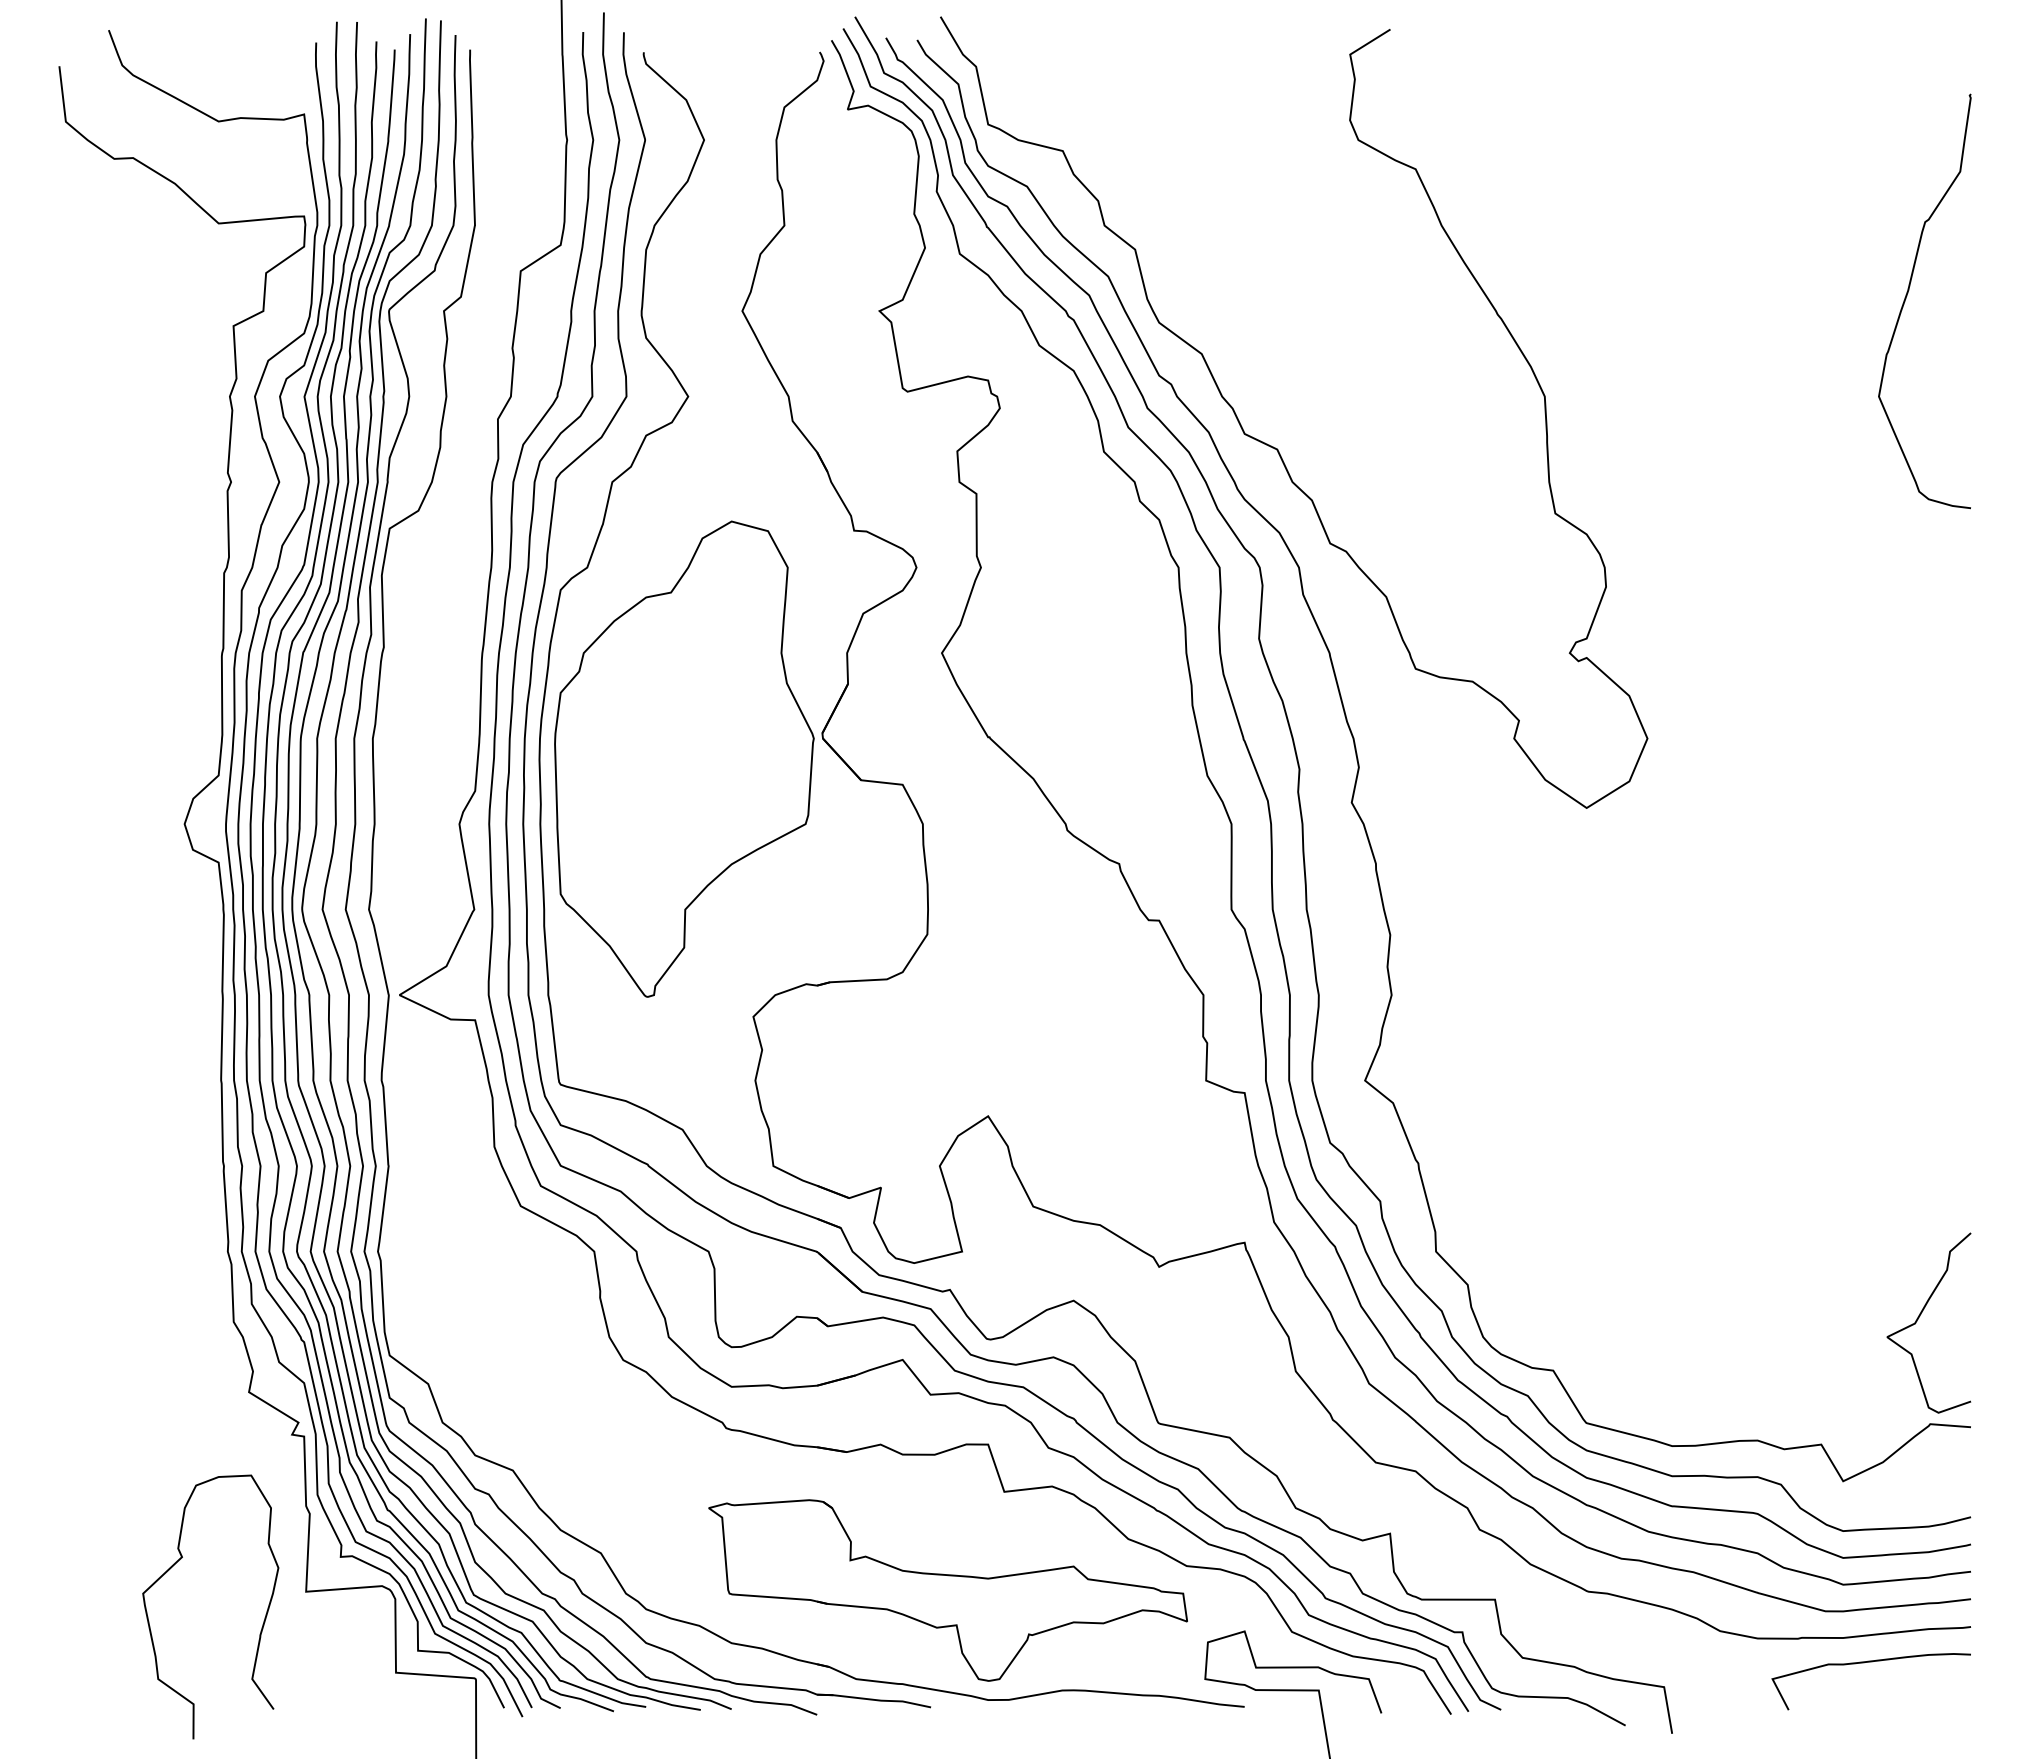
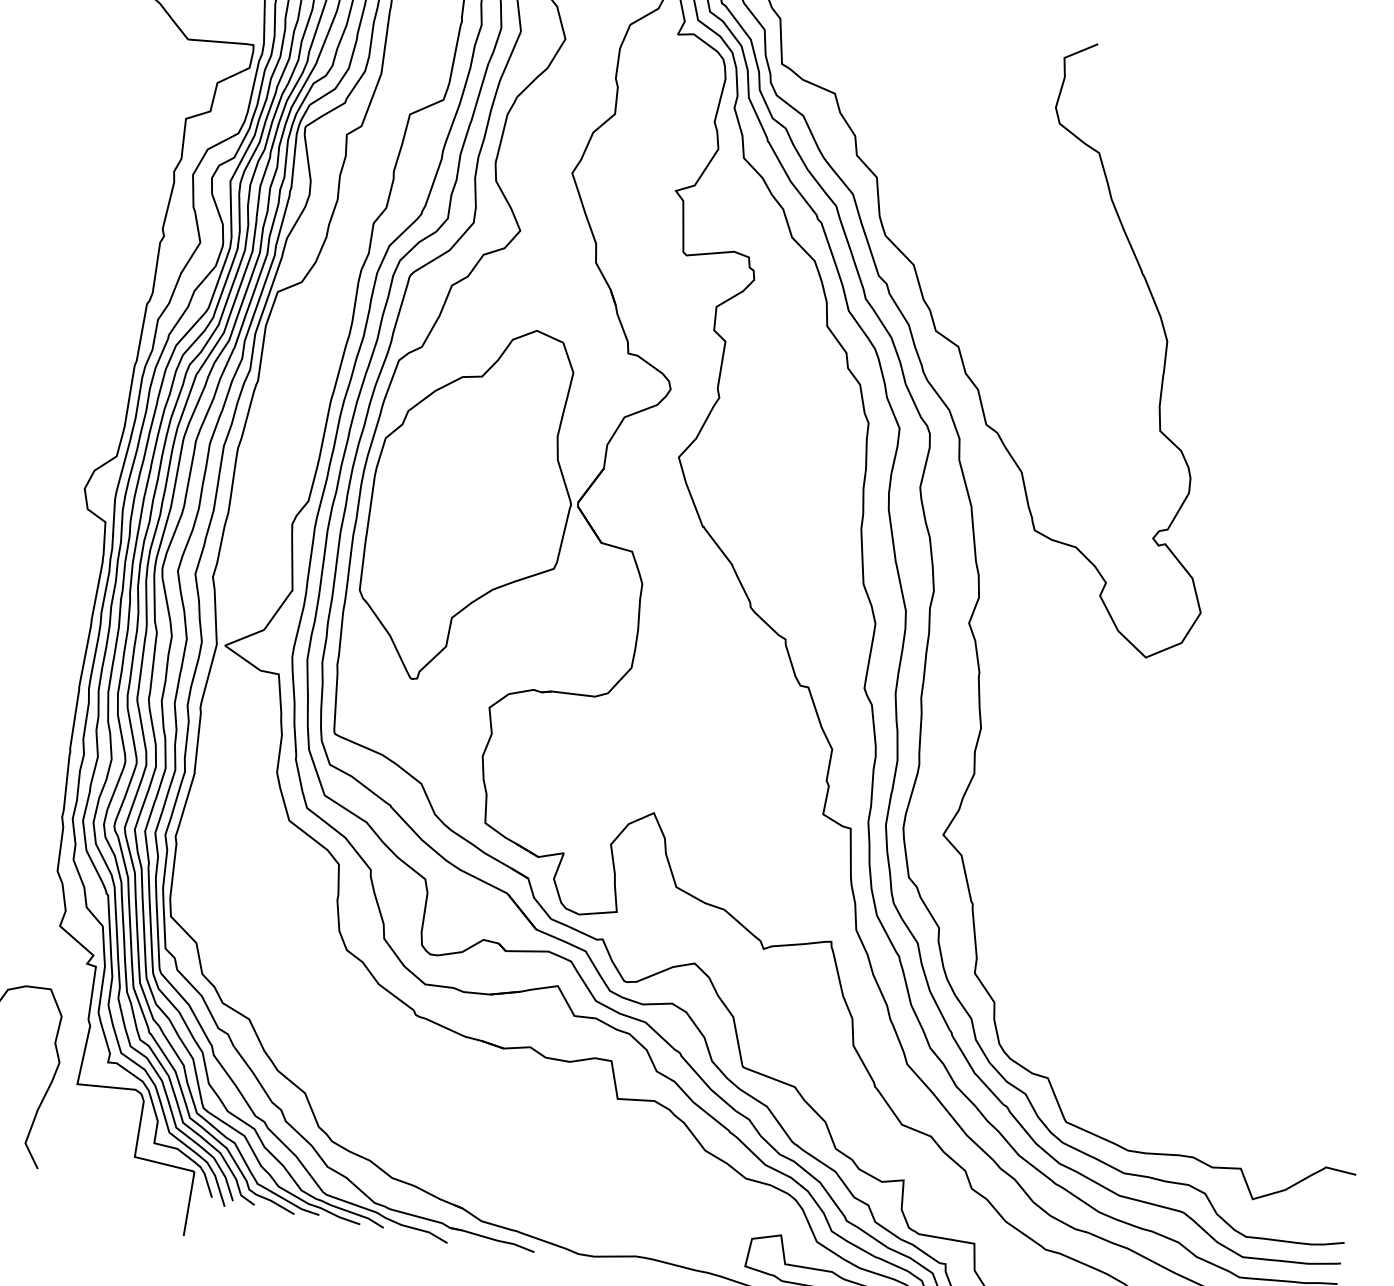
curve: (1920, 1316) -> (1332, 1084), removed
part: (947, 1590) -> (562, 1166), removed

